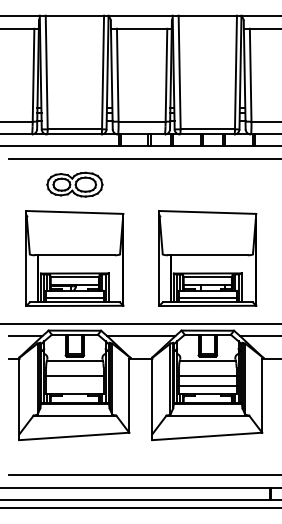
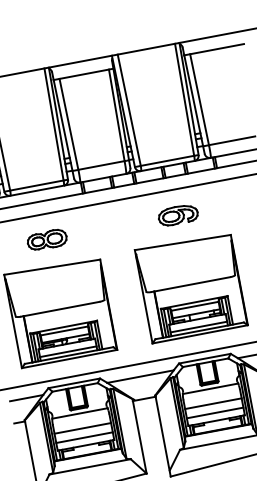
part: (74, 184) -> (46, 239), size x0.71
part: (207, 184) -> (177, 215), added
line: (74, 385) -> (84, 437), added

